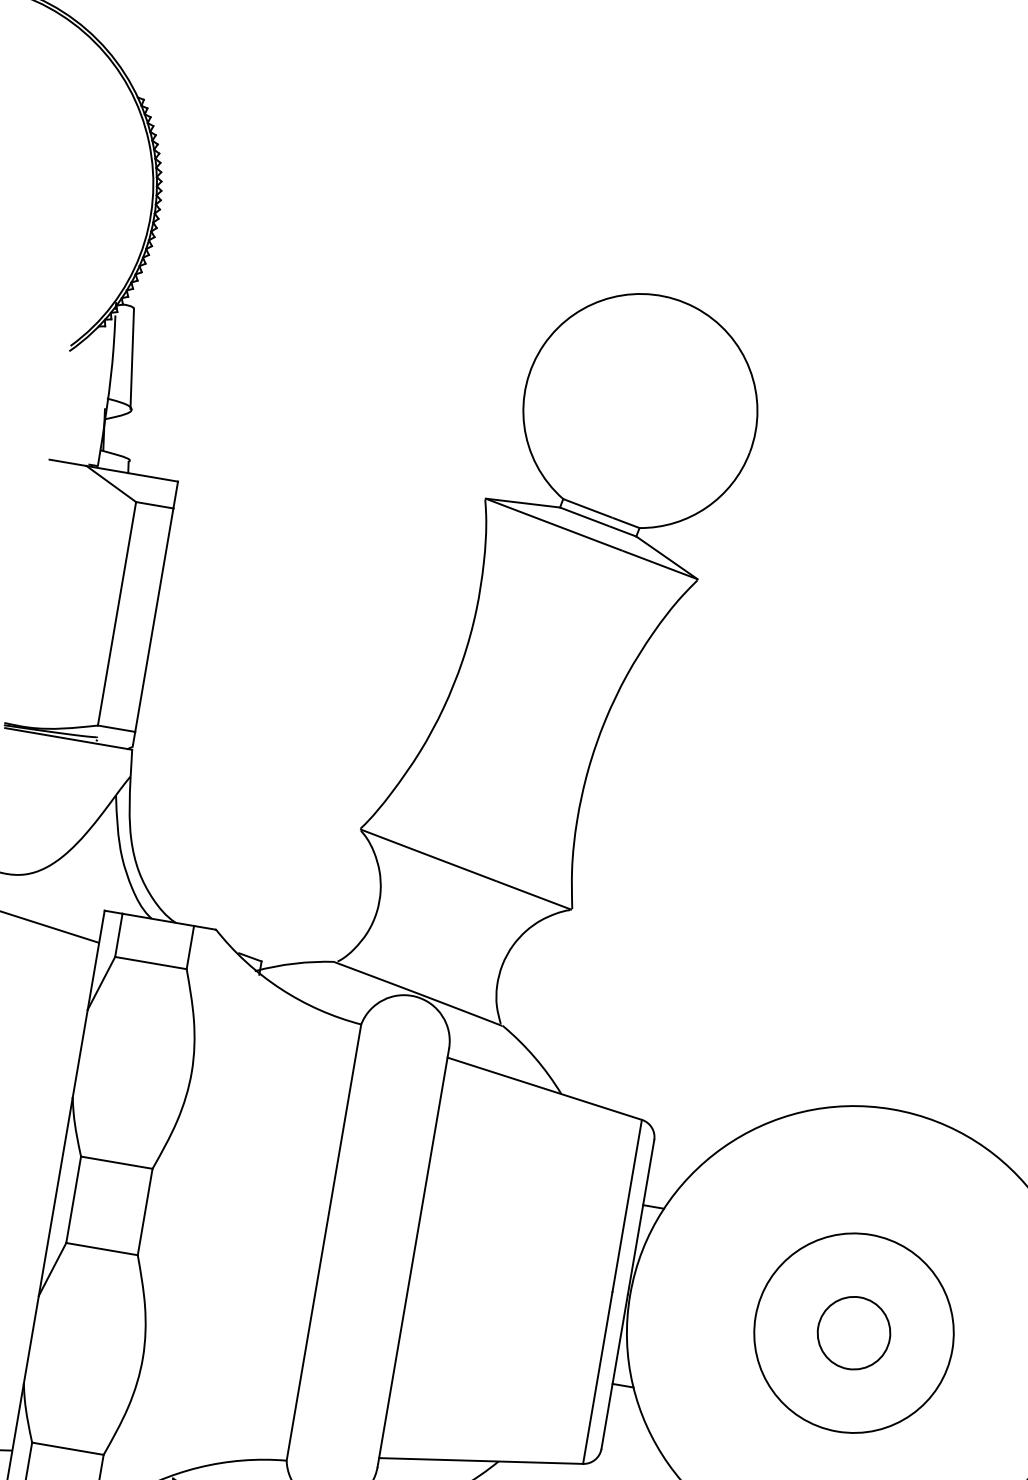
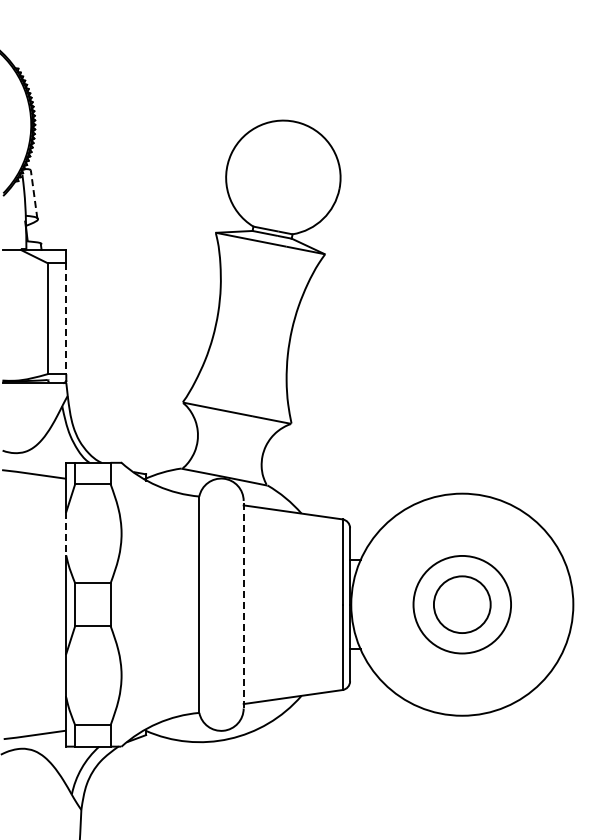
line: (133, 358) -> (34, 194), solid -> dashed
line: (154, 621) -> (66, 319), solid -> dashed
line: (80, 1053) -> (66, 533), solid -> dashed
line: (413, 1257) -> (243, 604), solid -> dashed
circle: (854, 1332) -> (462, 604), size x1.6

